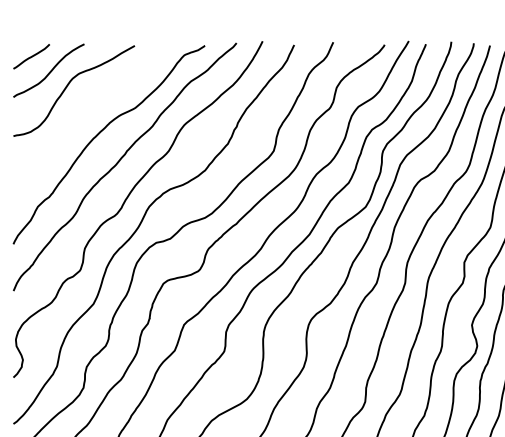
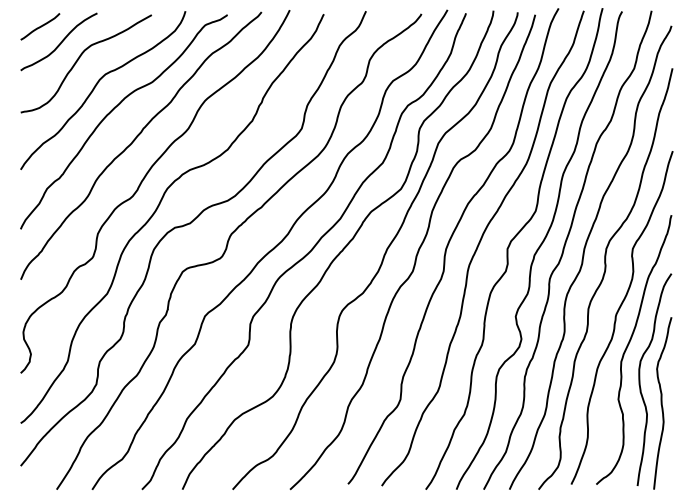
curve: (83, 112) -> (96, 86), added

